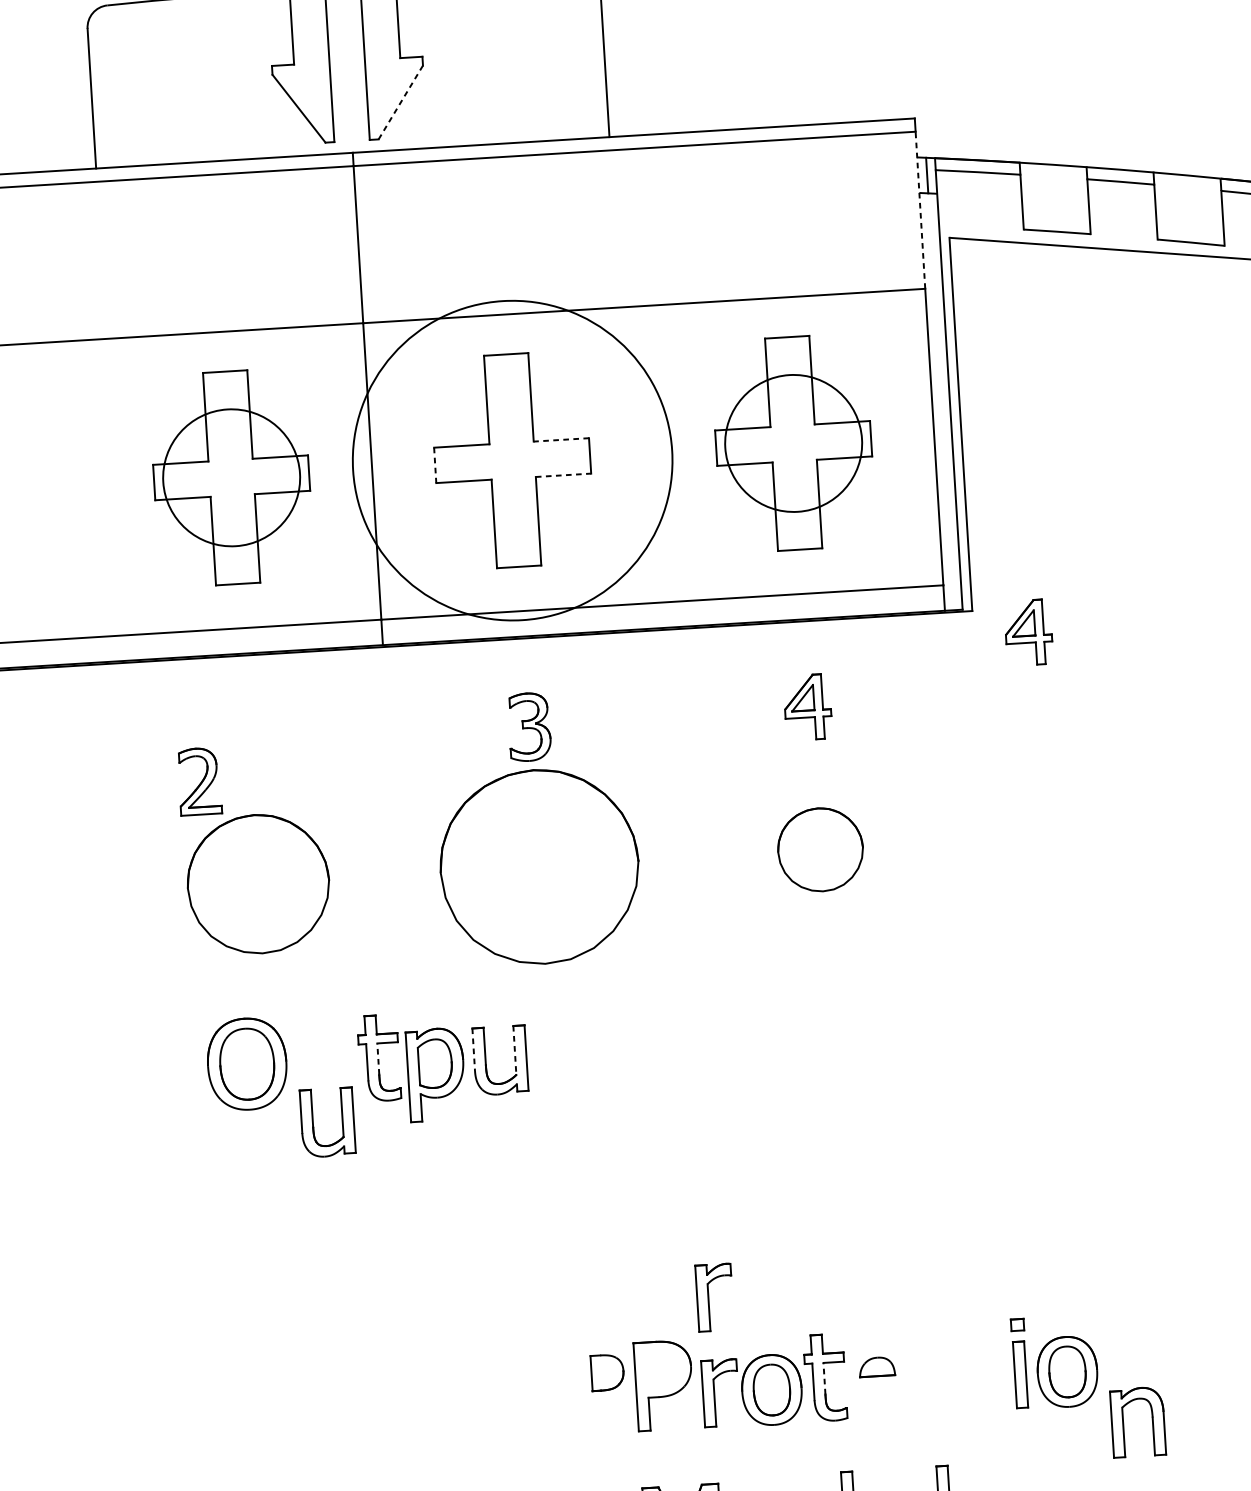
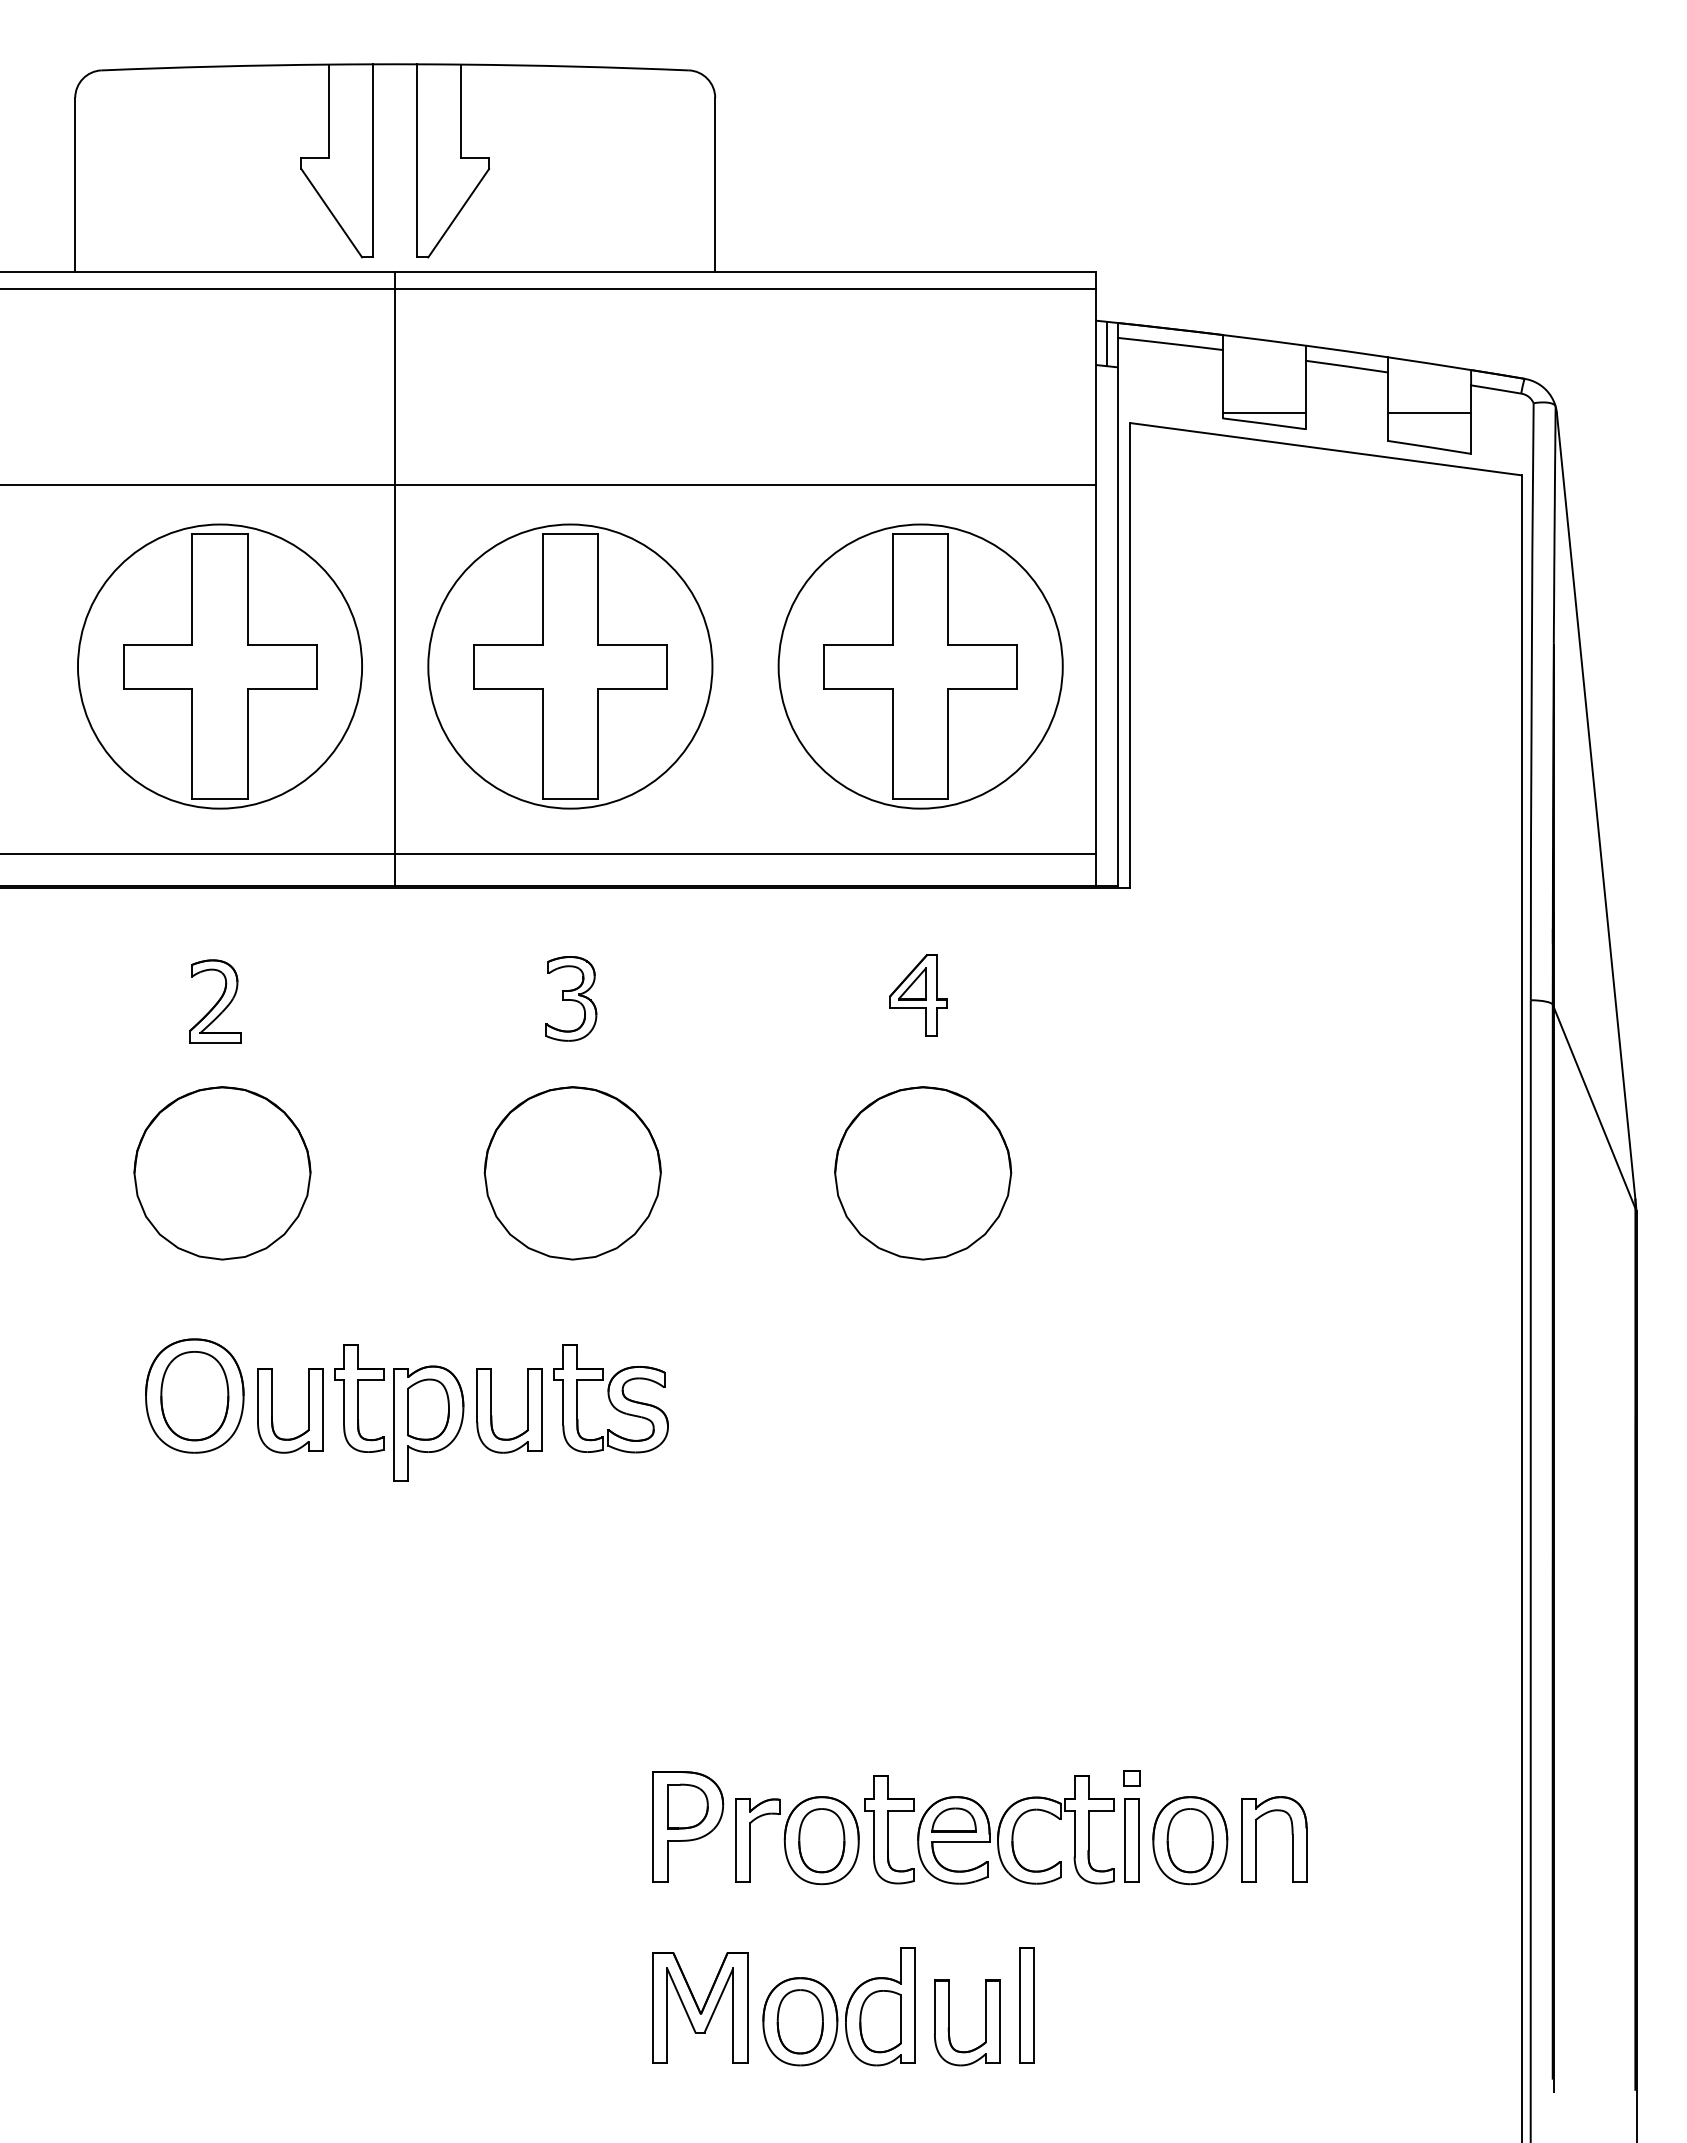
line: (400, 102) -> (458, 213), dashed -> solid
line: (920, 210) -> (1095, 386), dashed -> solid
line: (1189, 215) -> (1429, 413), added
line: (1056, 223) -> (1263, 413), added
line: (560, 439) -> (631, 644), dashed -> solid
circle: (793, 443) -> (920, 666), size x1.67
circle: (512, 460) -> (570, 666), size x0.71
line: (434, 466) -> (473, 667), dashed -> solid
line: (563, 475) -> (632, 688), dashed -> solid
circle: (231, 477) -> (219, 666), size x1.67
part: (1028, 632) -> (1198, 919), removed
part: (199, 781) -> (215, 1001), moved
part: (820, 849) -> (923, 1173), size x1.67
part: (539, 867) -> (572, 1173), size x0.71
part: (580, 1045) -> (610, 1398), added
line: (473, 1049) -> (477, 1395), dashed -> solid
line: (515, 1050) -> (528, 1399), dashed -> solid
line: (378, 1058) -> (358, 1399), dashed -> solid
part: (313, 1123) -> (272, 1410), moved
part: (708, 1297) -> (750, 1721), removed
part: (926, 1371) -> (1015, 1829), added
part: (607, 1372) -> (687, 1806), moved
line: (824, 1378) -> (887, 1830), dashed -> solid
part: (1151, 1417) -> (1291, 1834), moved

